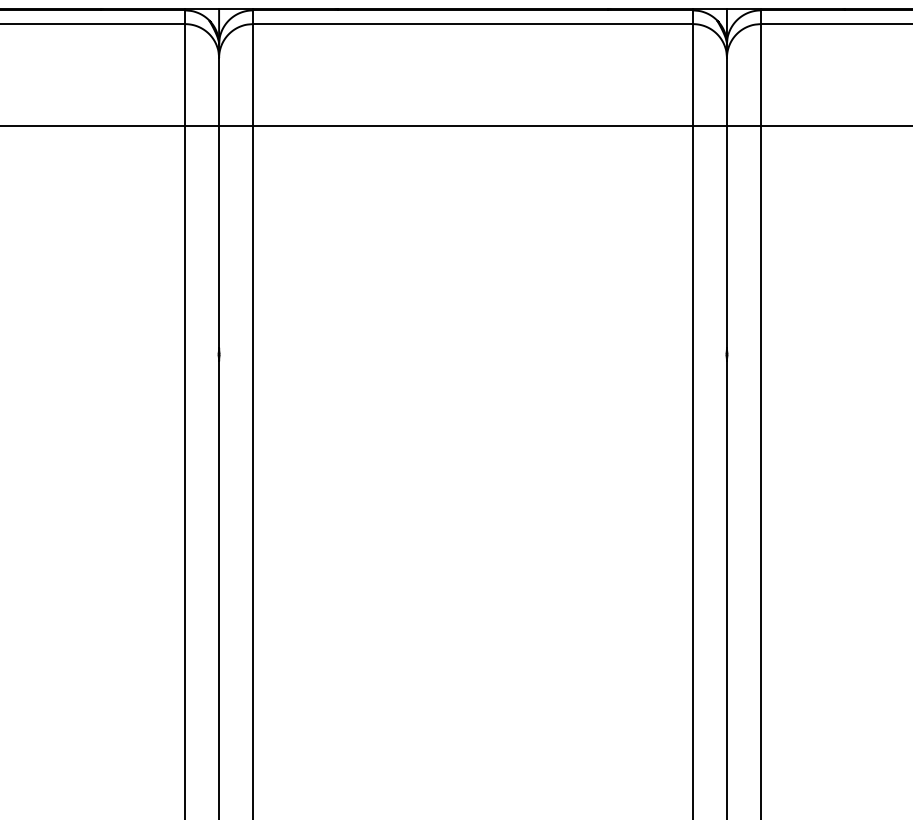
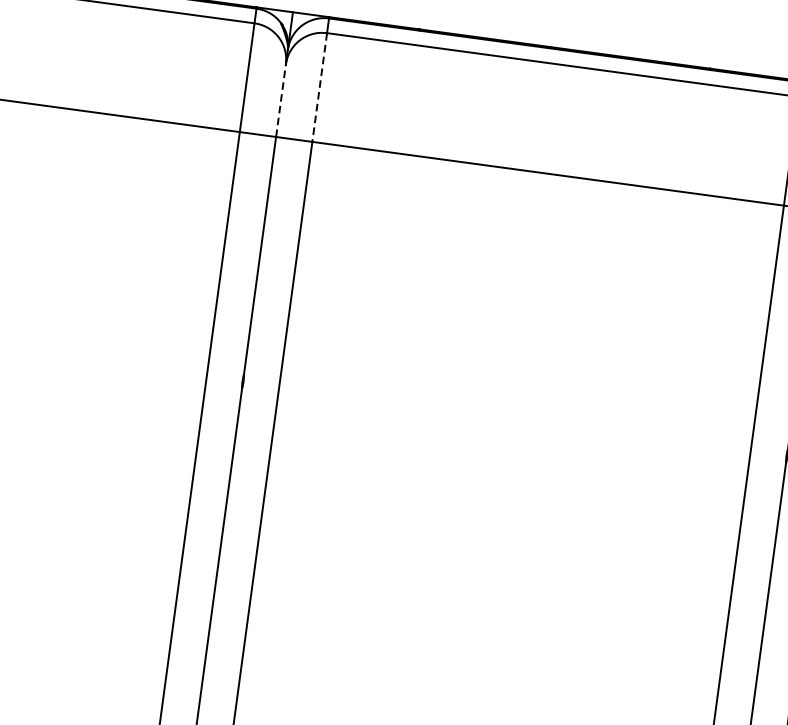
line: (252, 74) -> (319, 87), solid -> dashed
line: (219, 91) -> (281, 100), solid -> dashed

